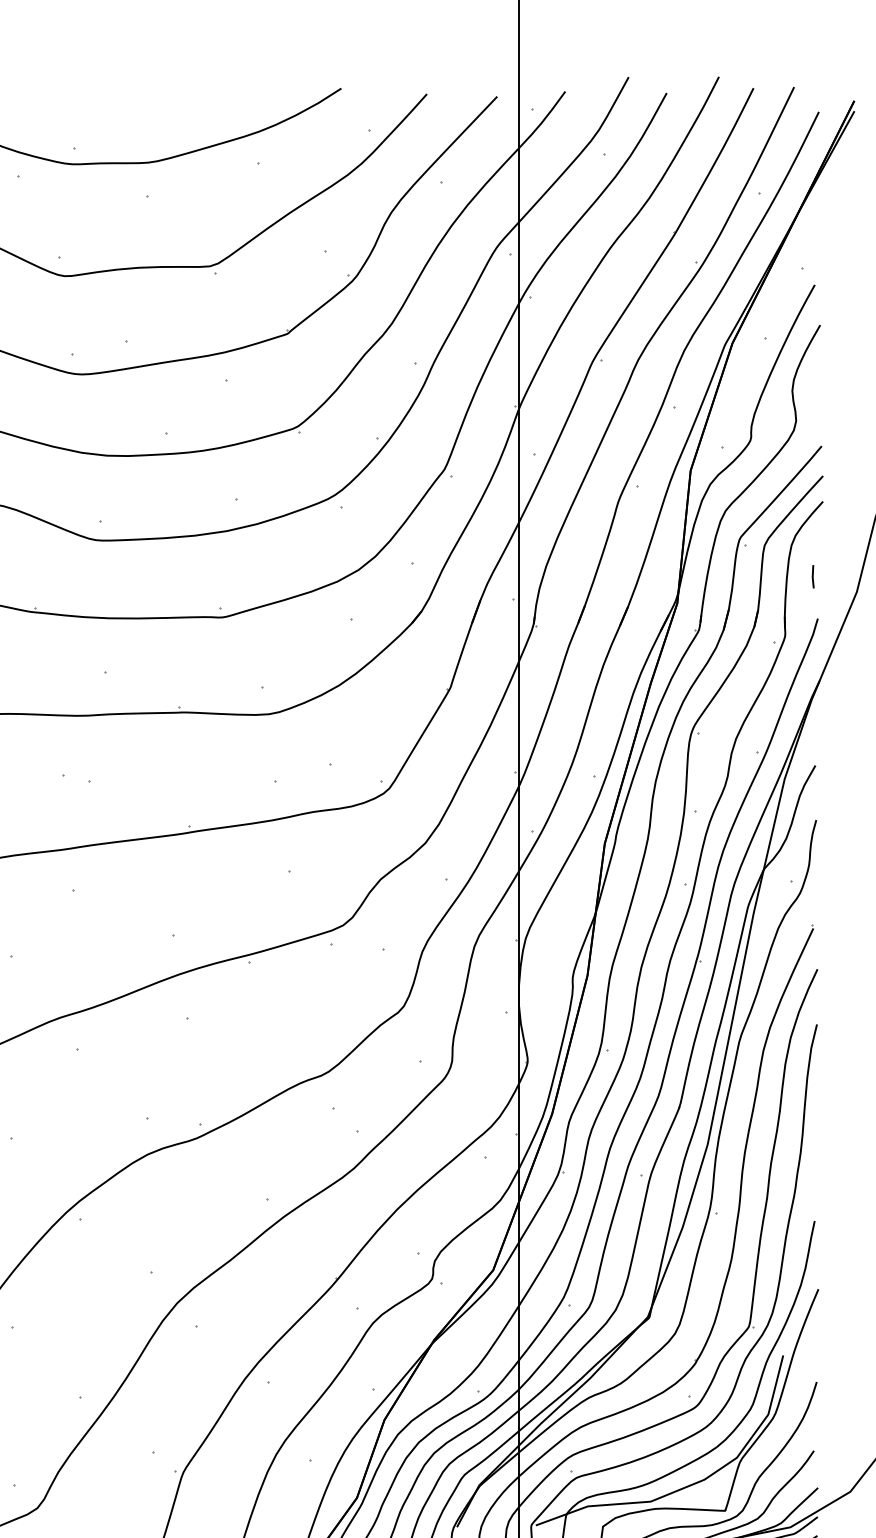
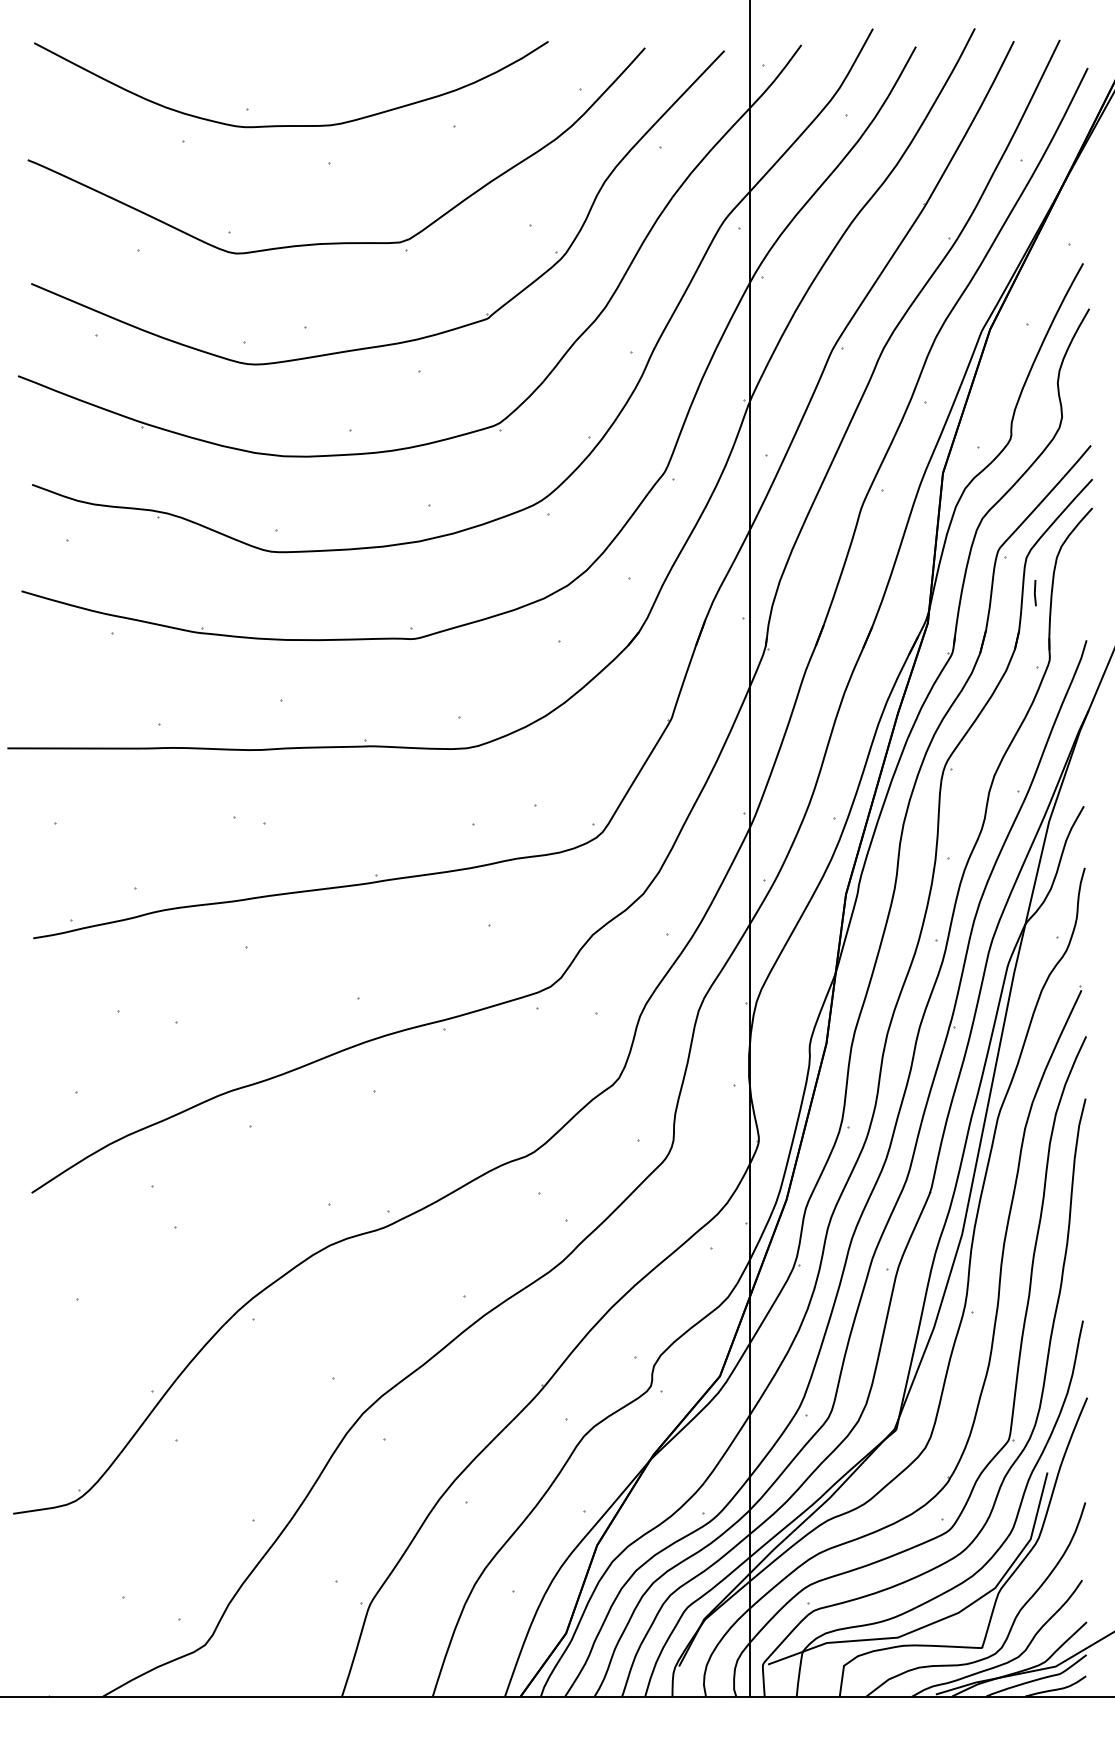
line: (812, 577) -> (1034, 593), moved

